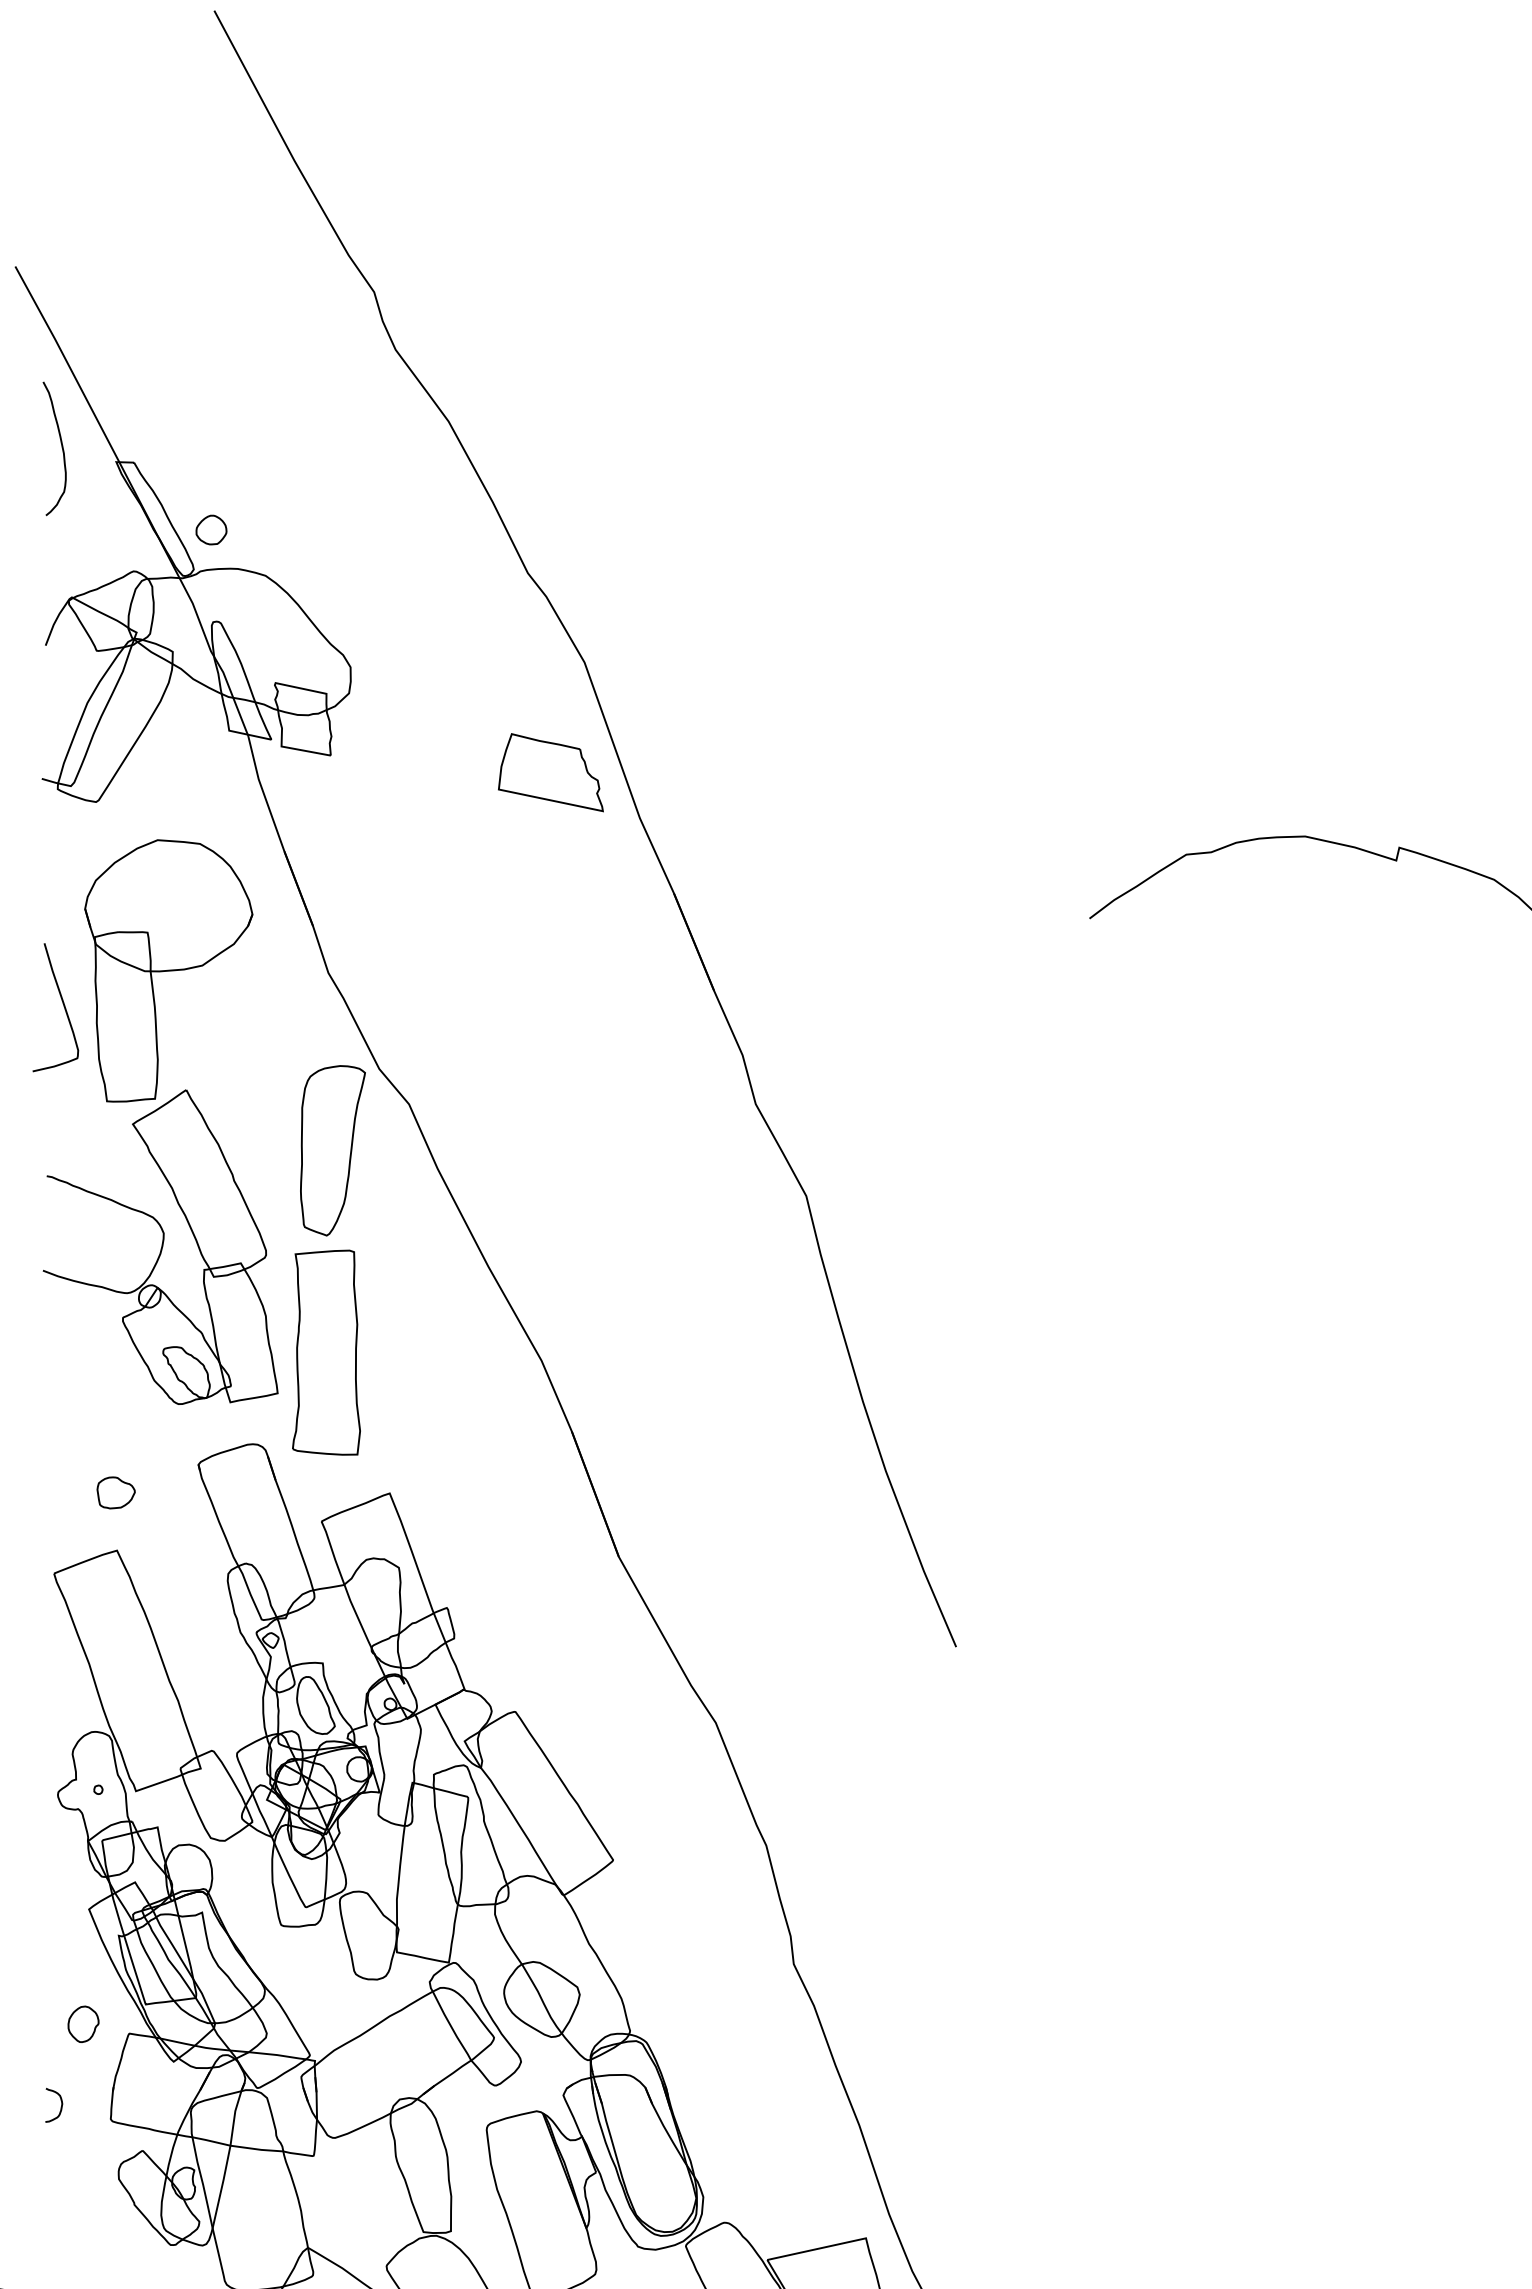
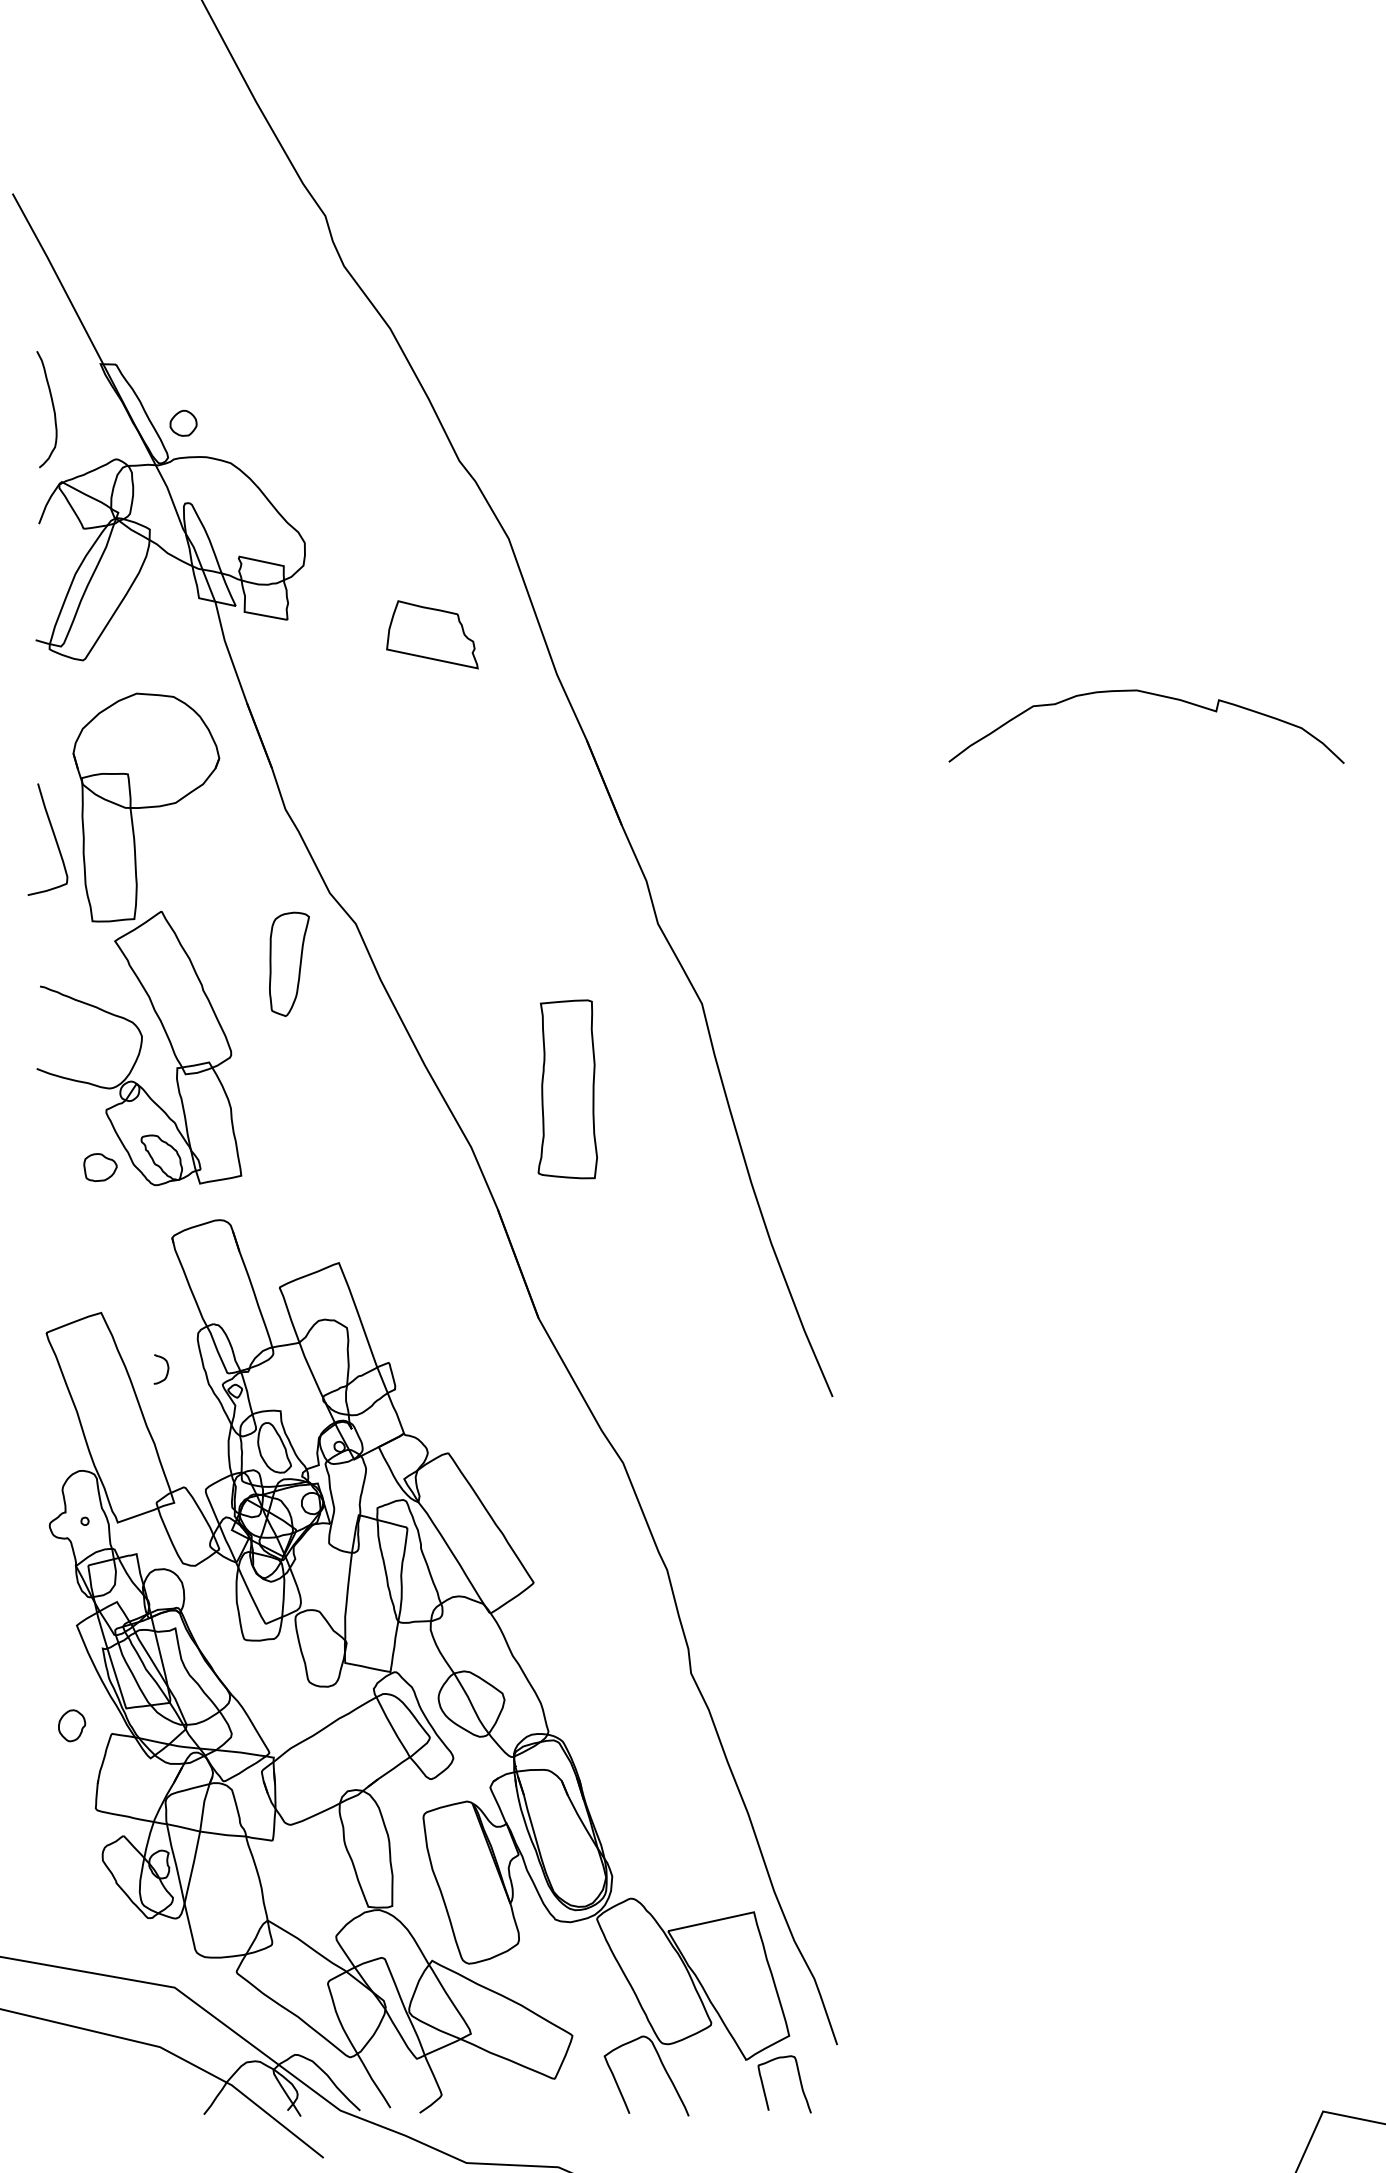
curve: (61, 446) -> (52, 407), moved
part: (551, 772) -> (432, 634), moved
part: (333, 1150) -> (289, 964), size x0.7
part: (326, 1352) -> (567, 1089), moved
part: (116, 1492) -> (100, 1167), moved
curve: (59, 2108) -> (166, 1372), moved

